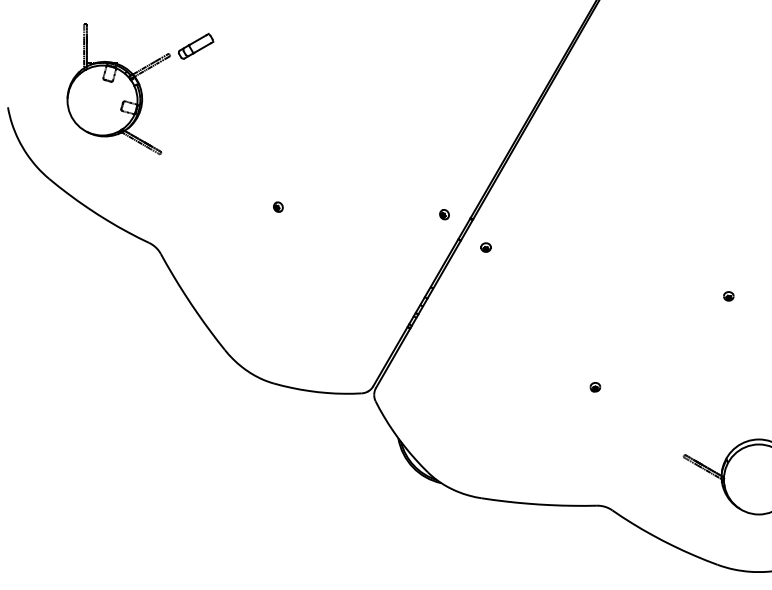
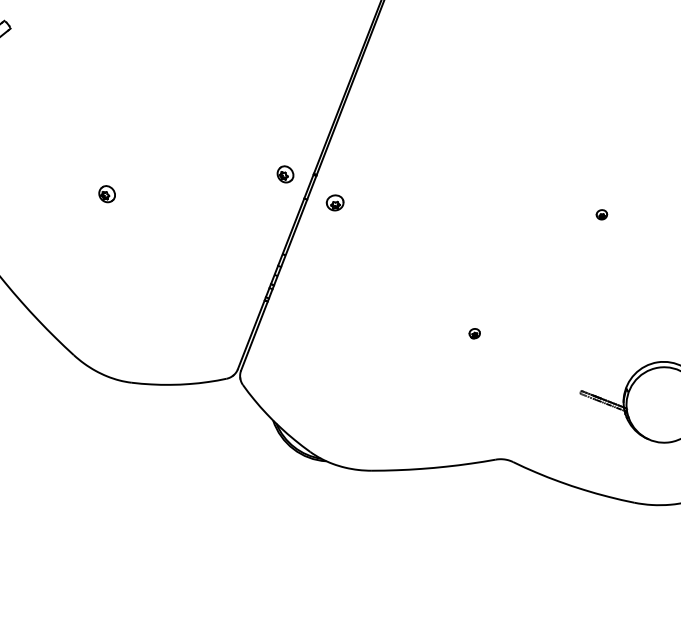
part: (278, 206) -> (107, 193), size x1.6
part: (444, 214) -> (285, 174), size x1.6
part: (485, 247) -> (334, 202), size x1.6

